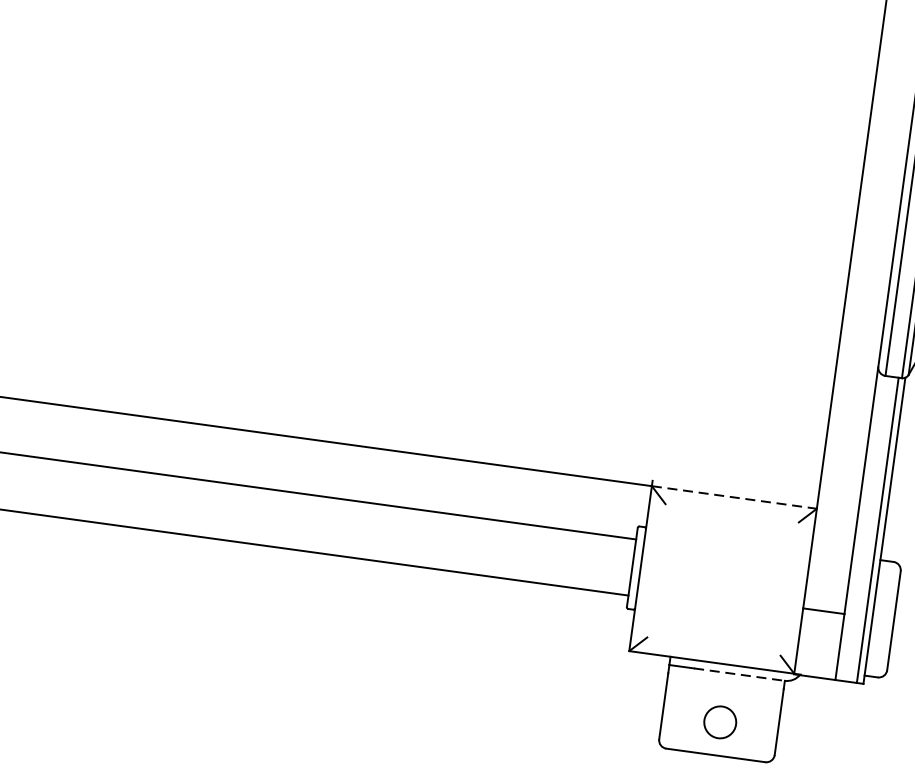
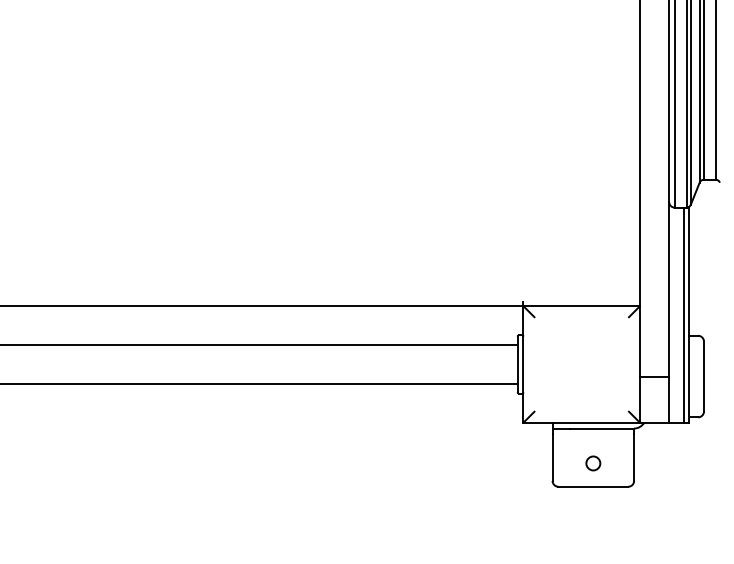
line: (735, 497) -> (582, 306), dashed -> solid
line: (740, 674) -> (602, 428), dashed -> solid
circle: (720, 722) -> (593, 463), size x0.62

